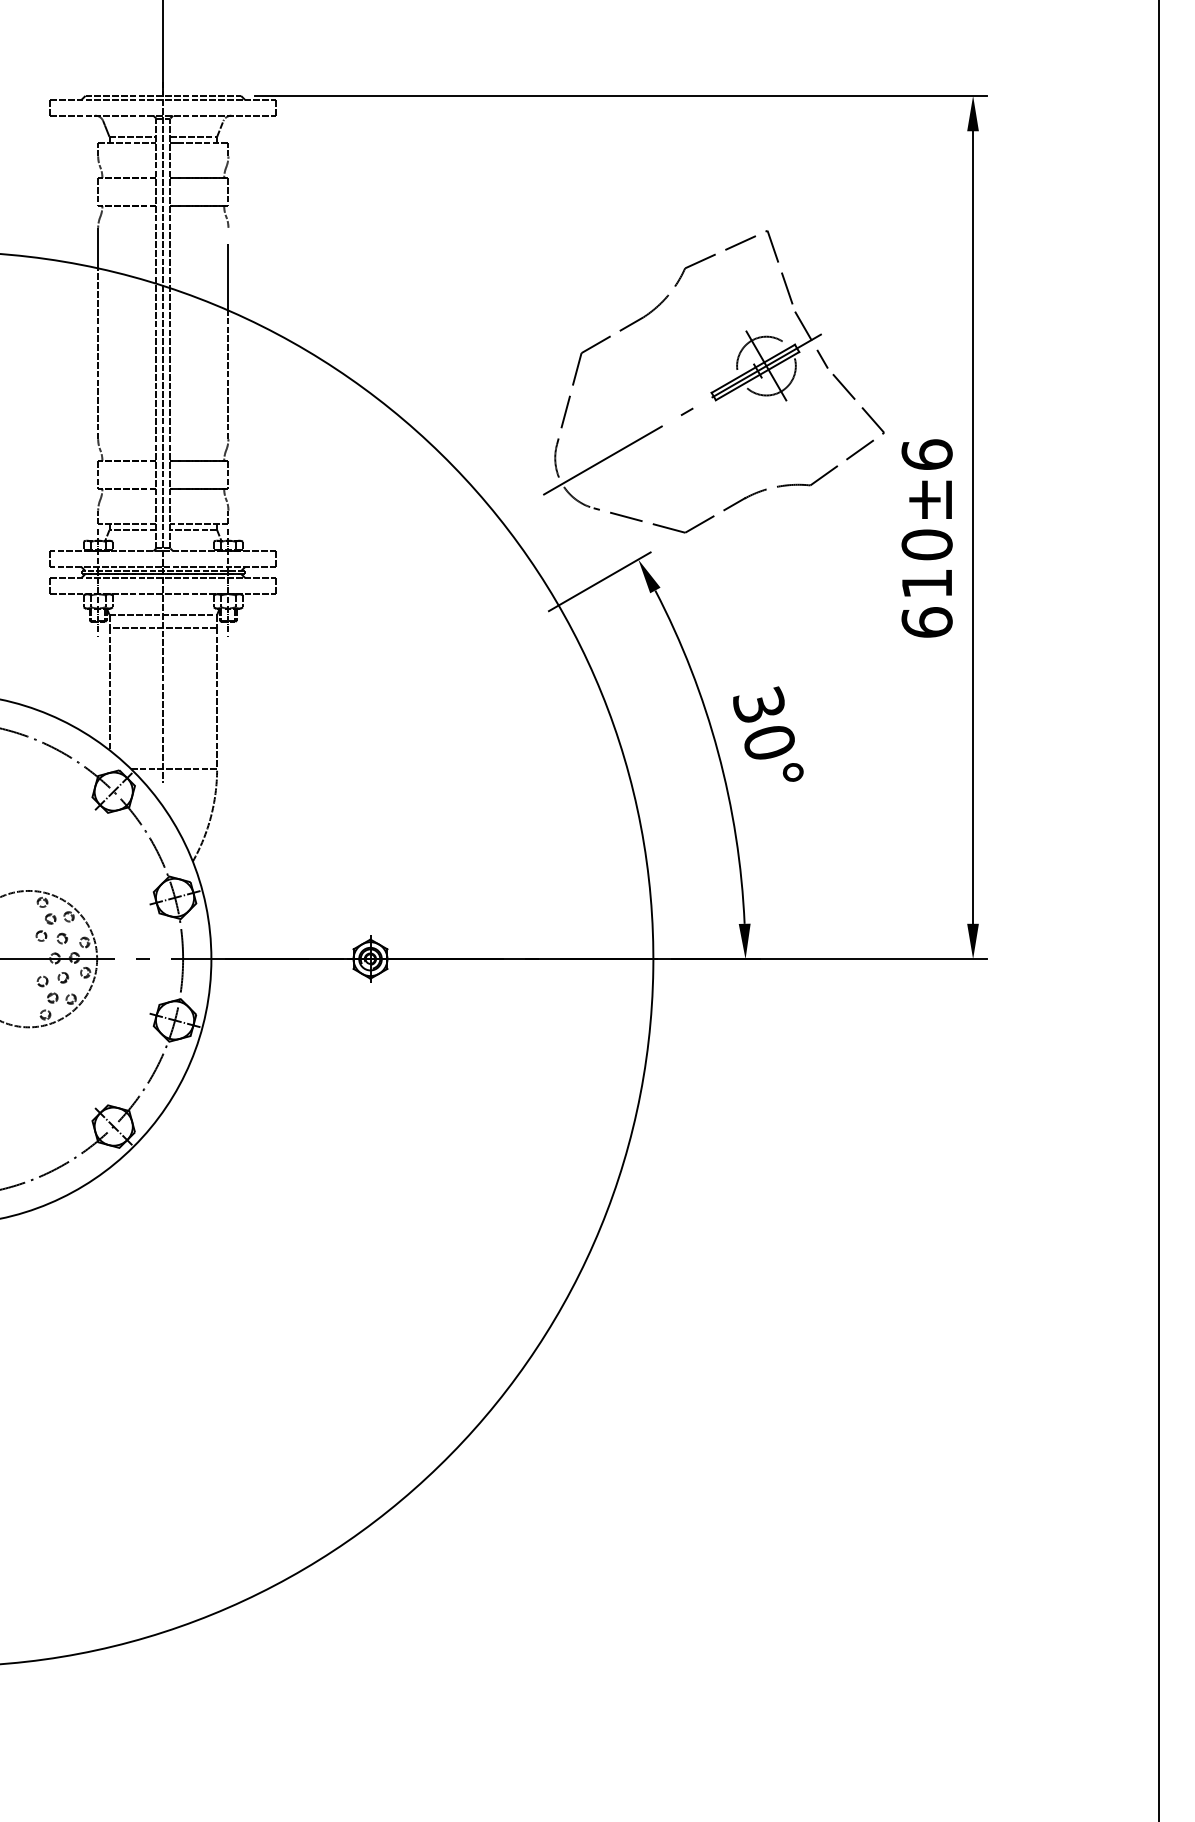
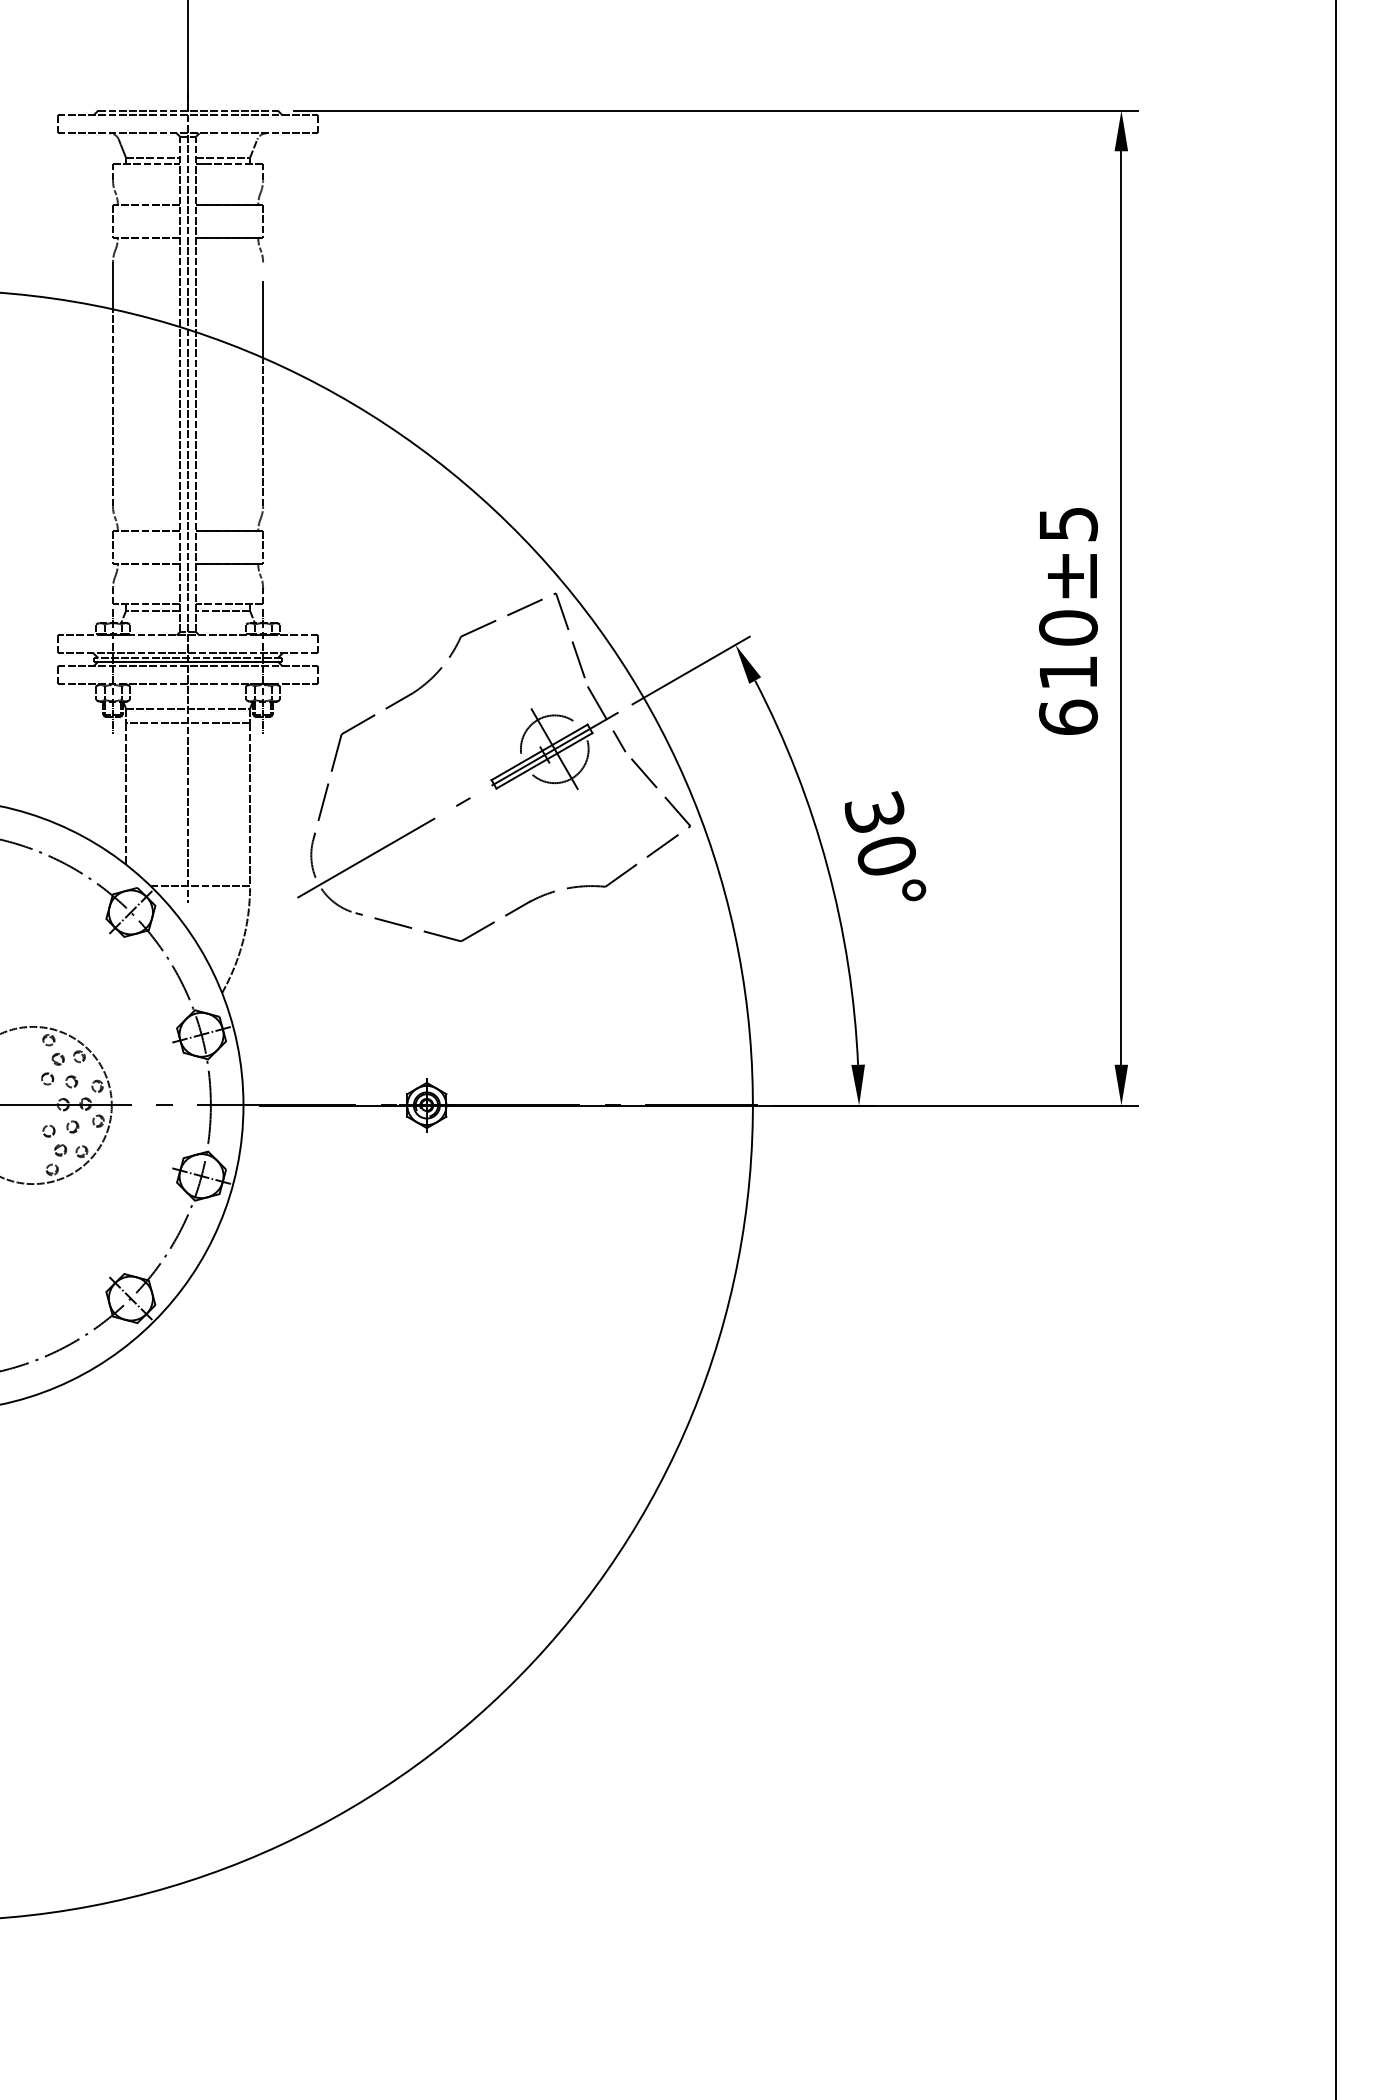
part: (718, 387) -> (499, 773), moved
text: (926, 454) -> (1067, 523), ±6 -> ±5

